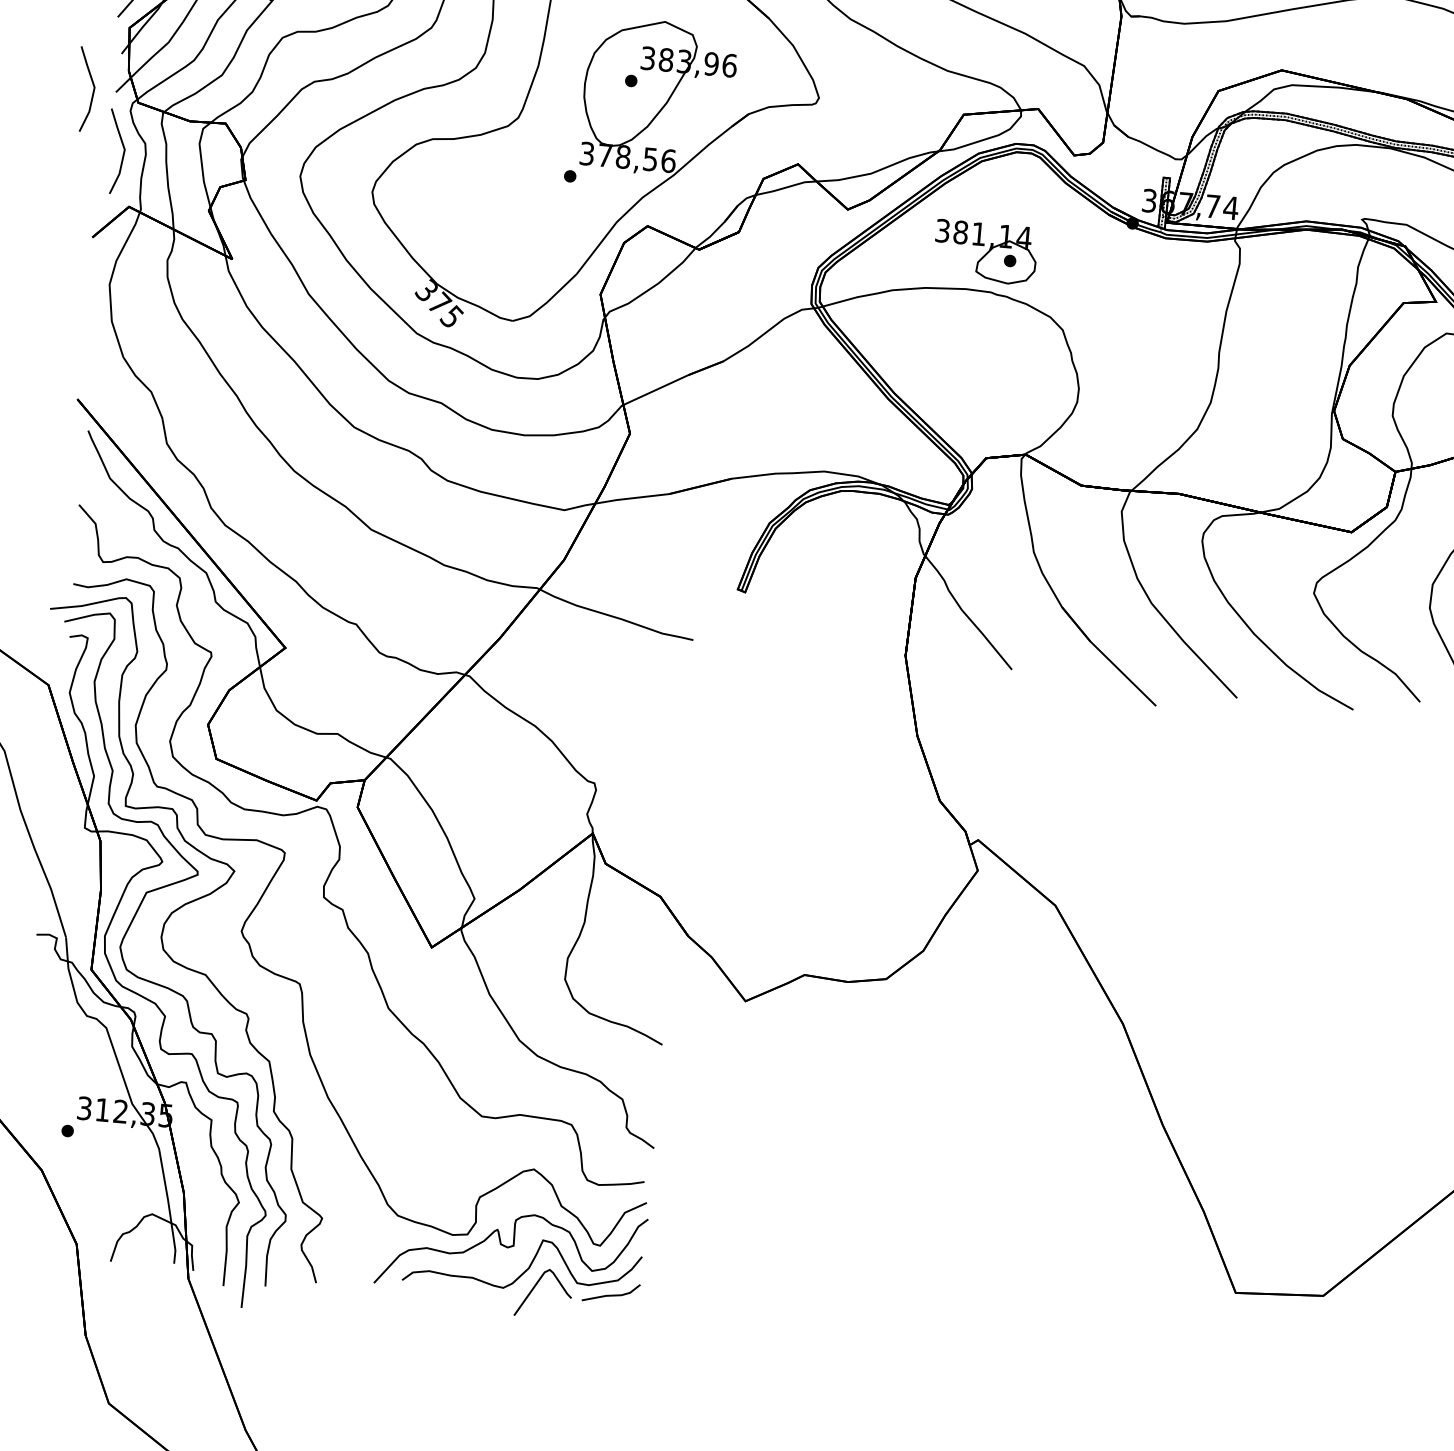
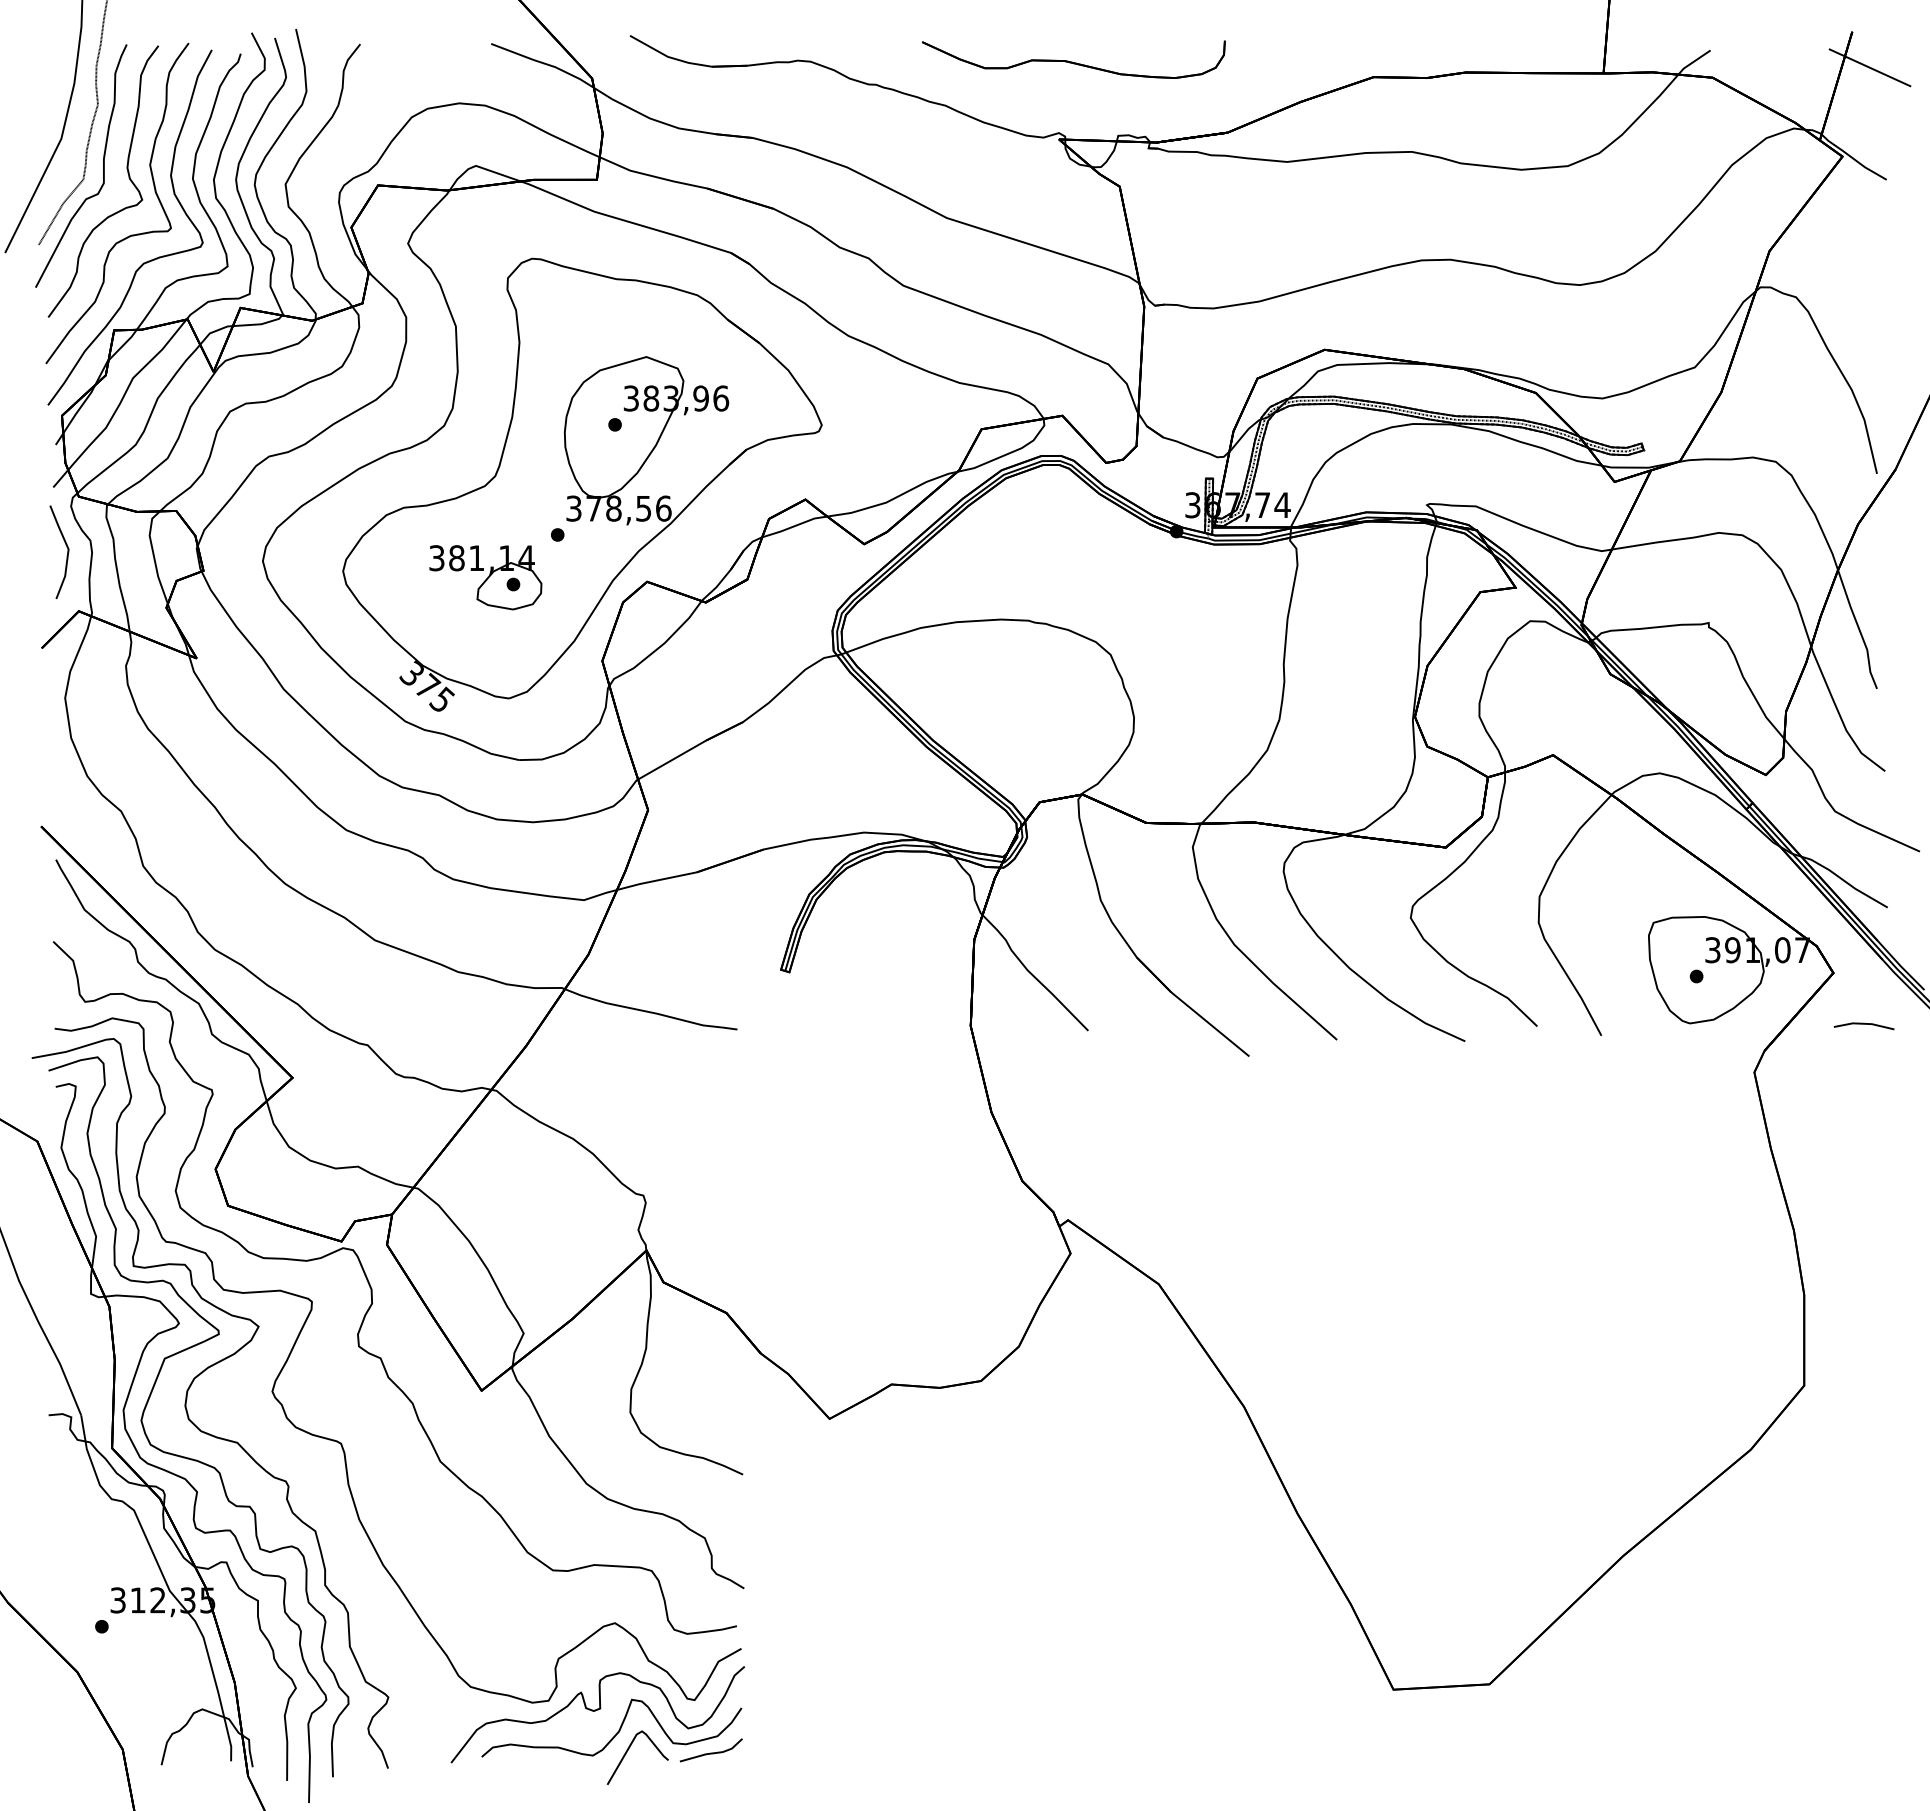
line: (93, 89) -> (28, 486), removed
part: (985, 252) -> (485, 577), moved

